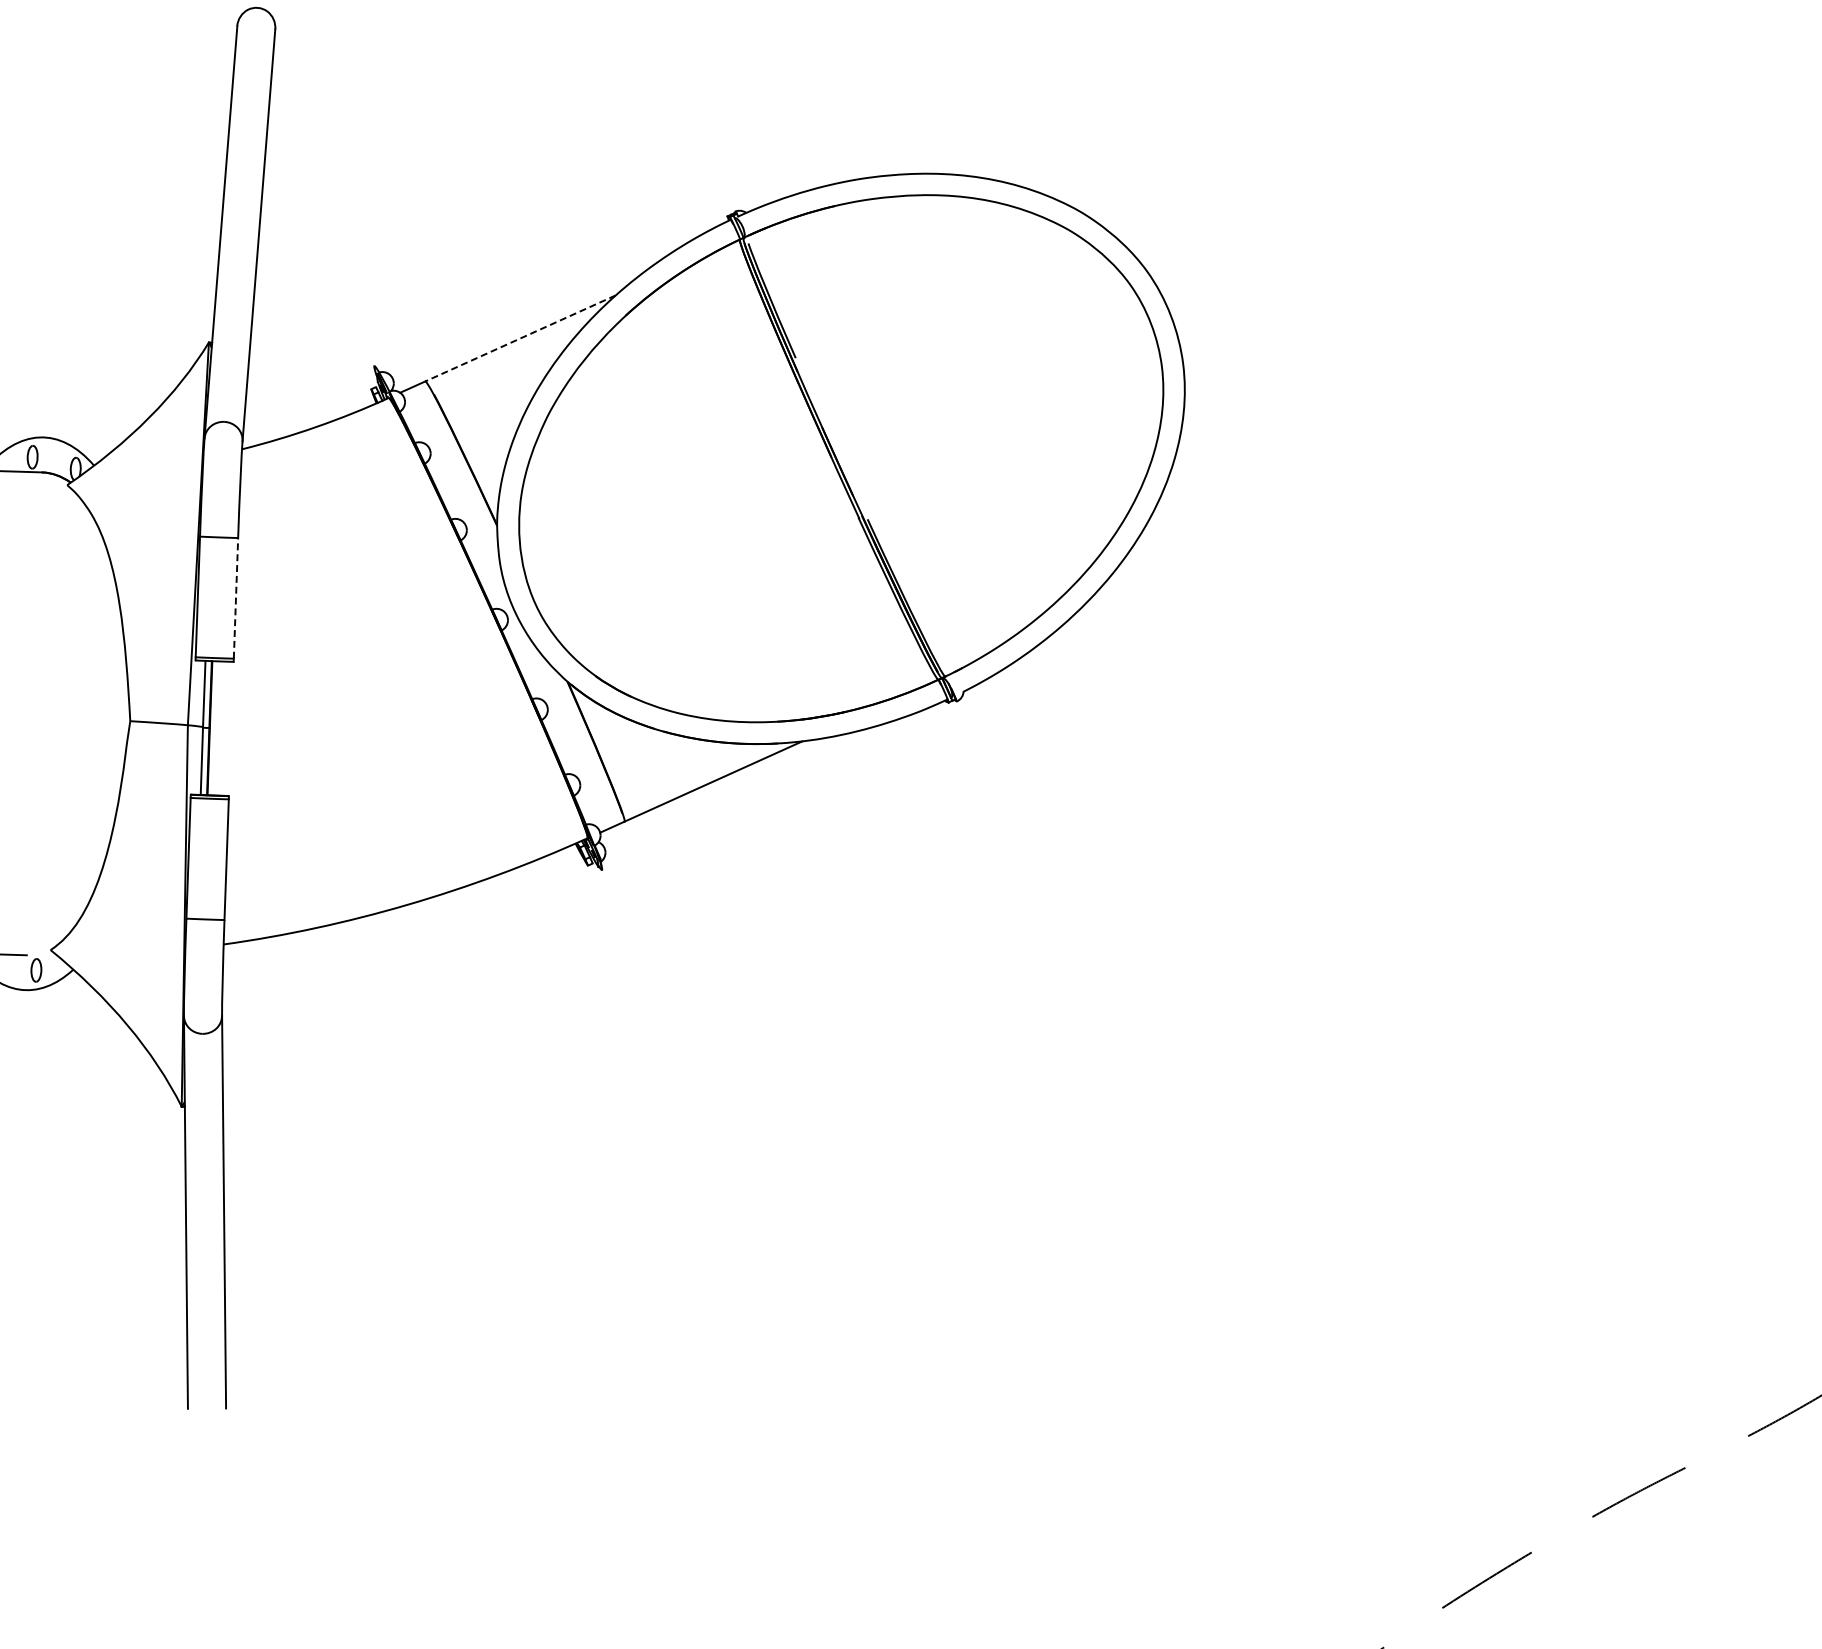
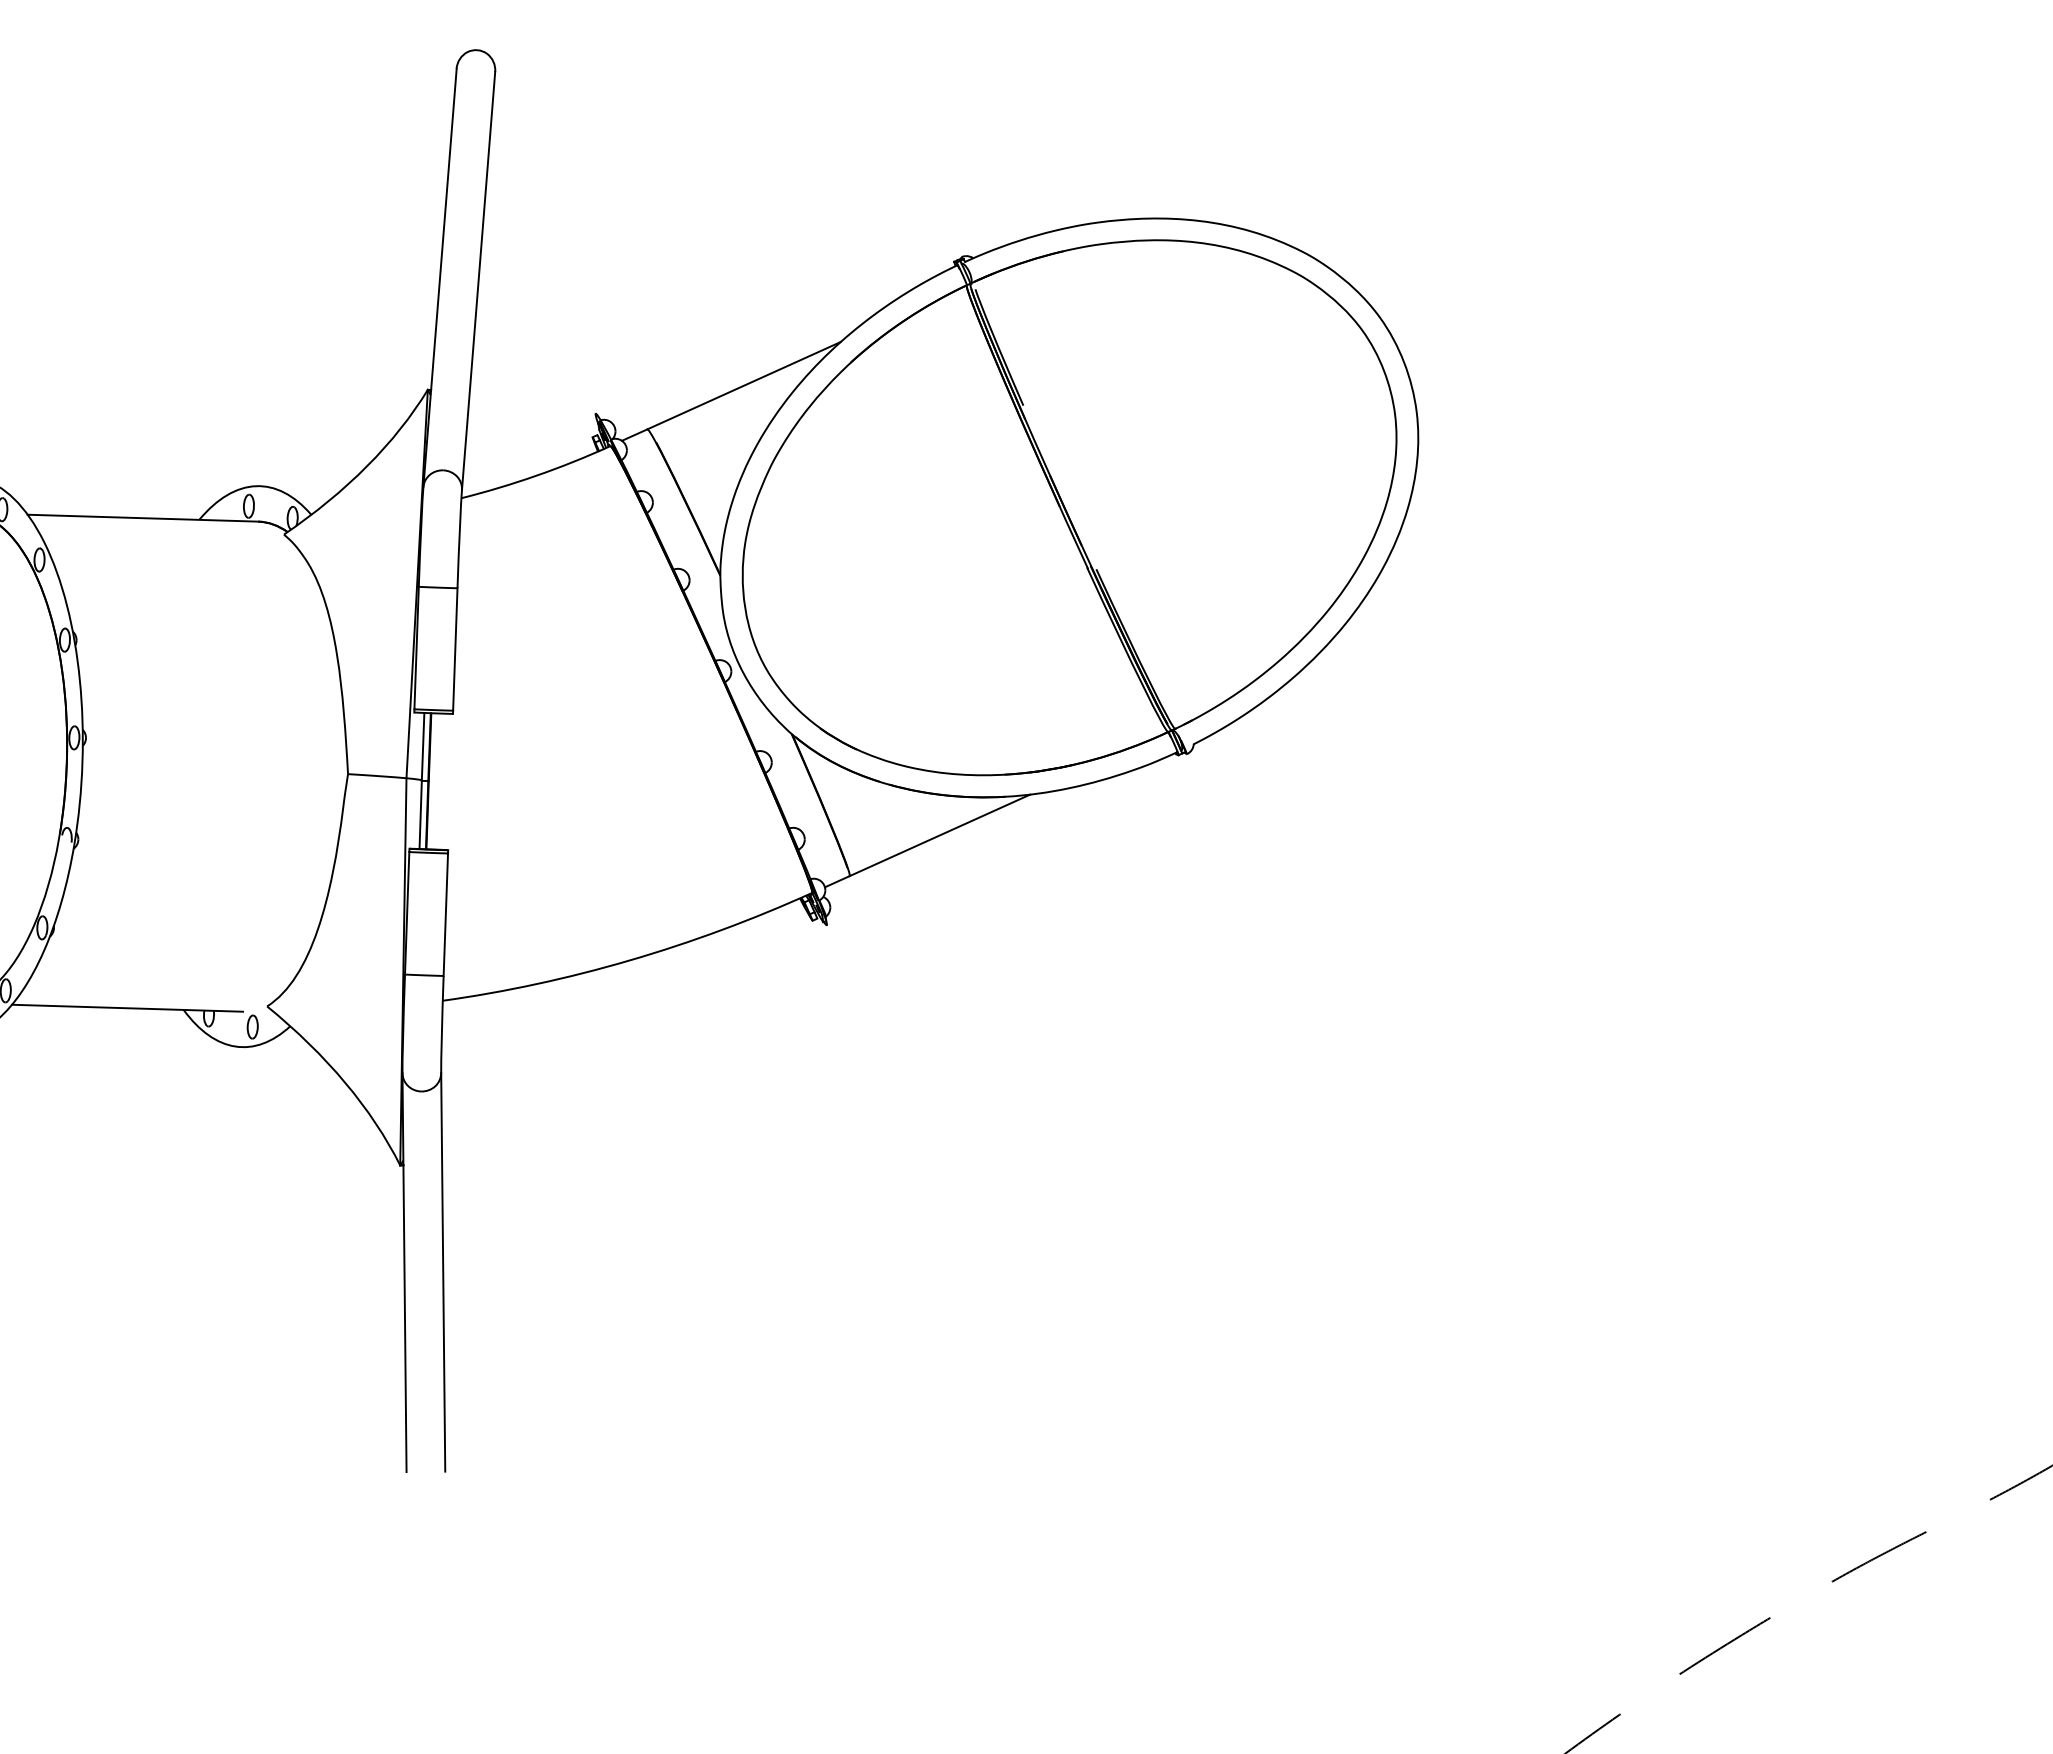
line: (520, 338) -> (744, 385), dashed -> solid
line: (236, 597) -> (455, 648), dashed -> solid

